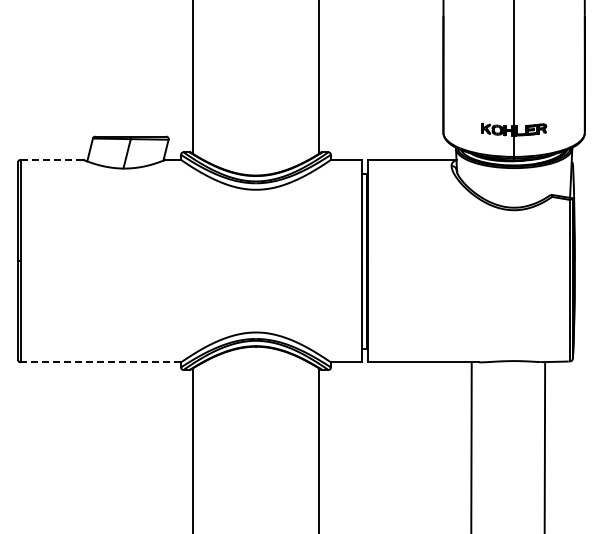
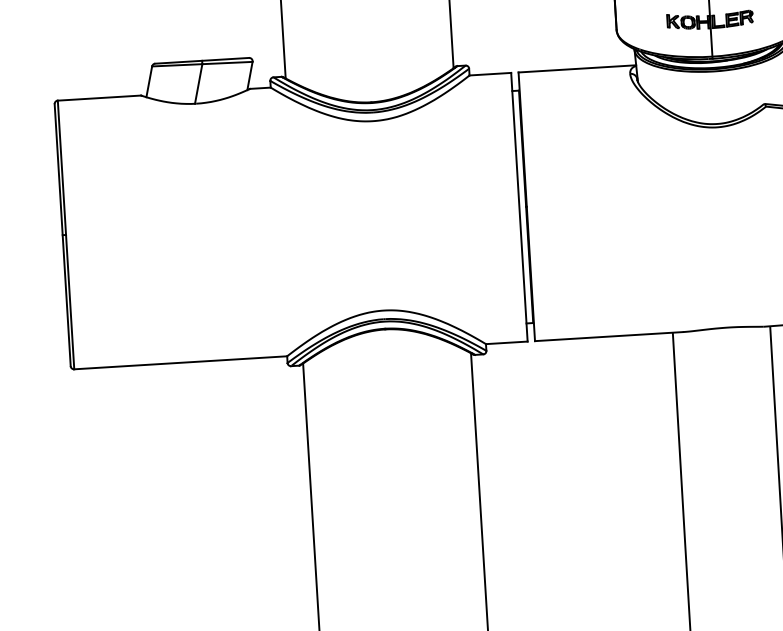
line: (51, 159) -> (98, 97), dashed -> solid
line: (100, 362) -> (180, 362), dashed -> solid

